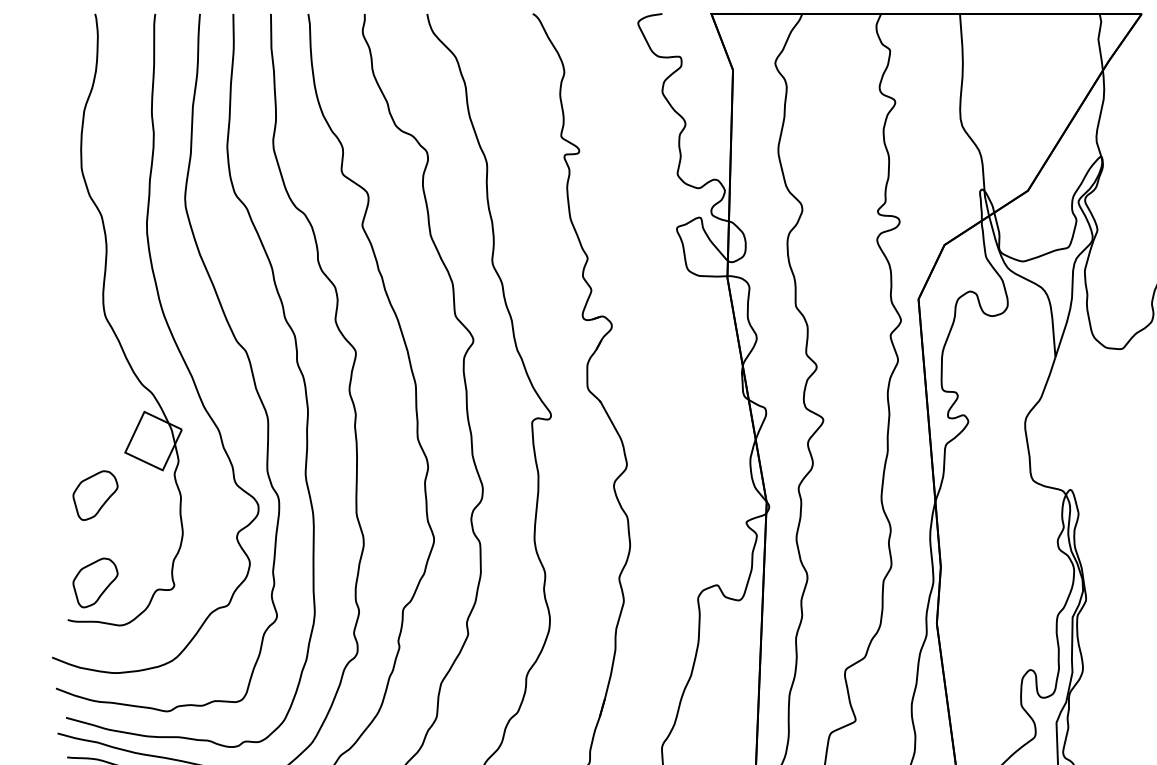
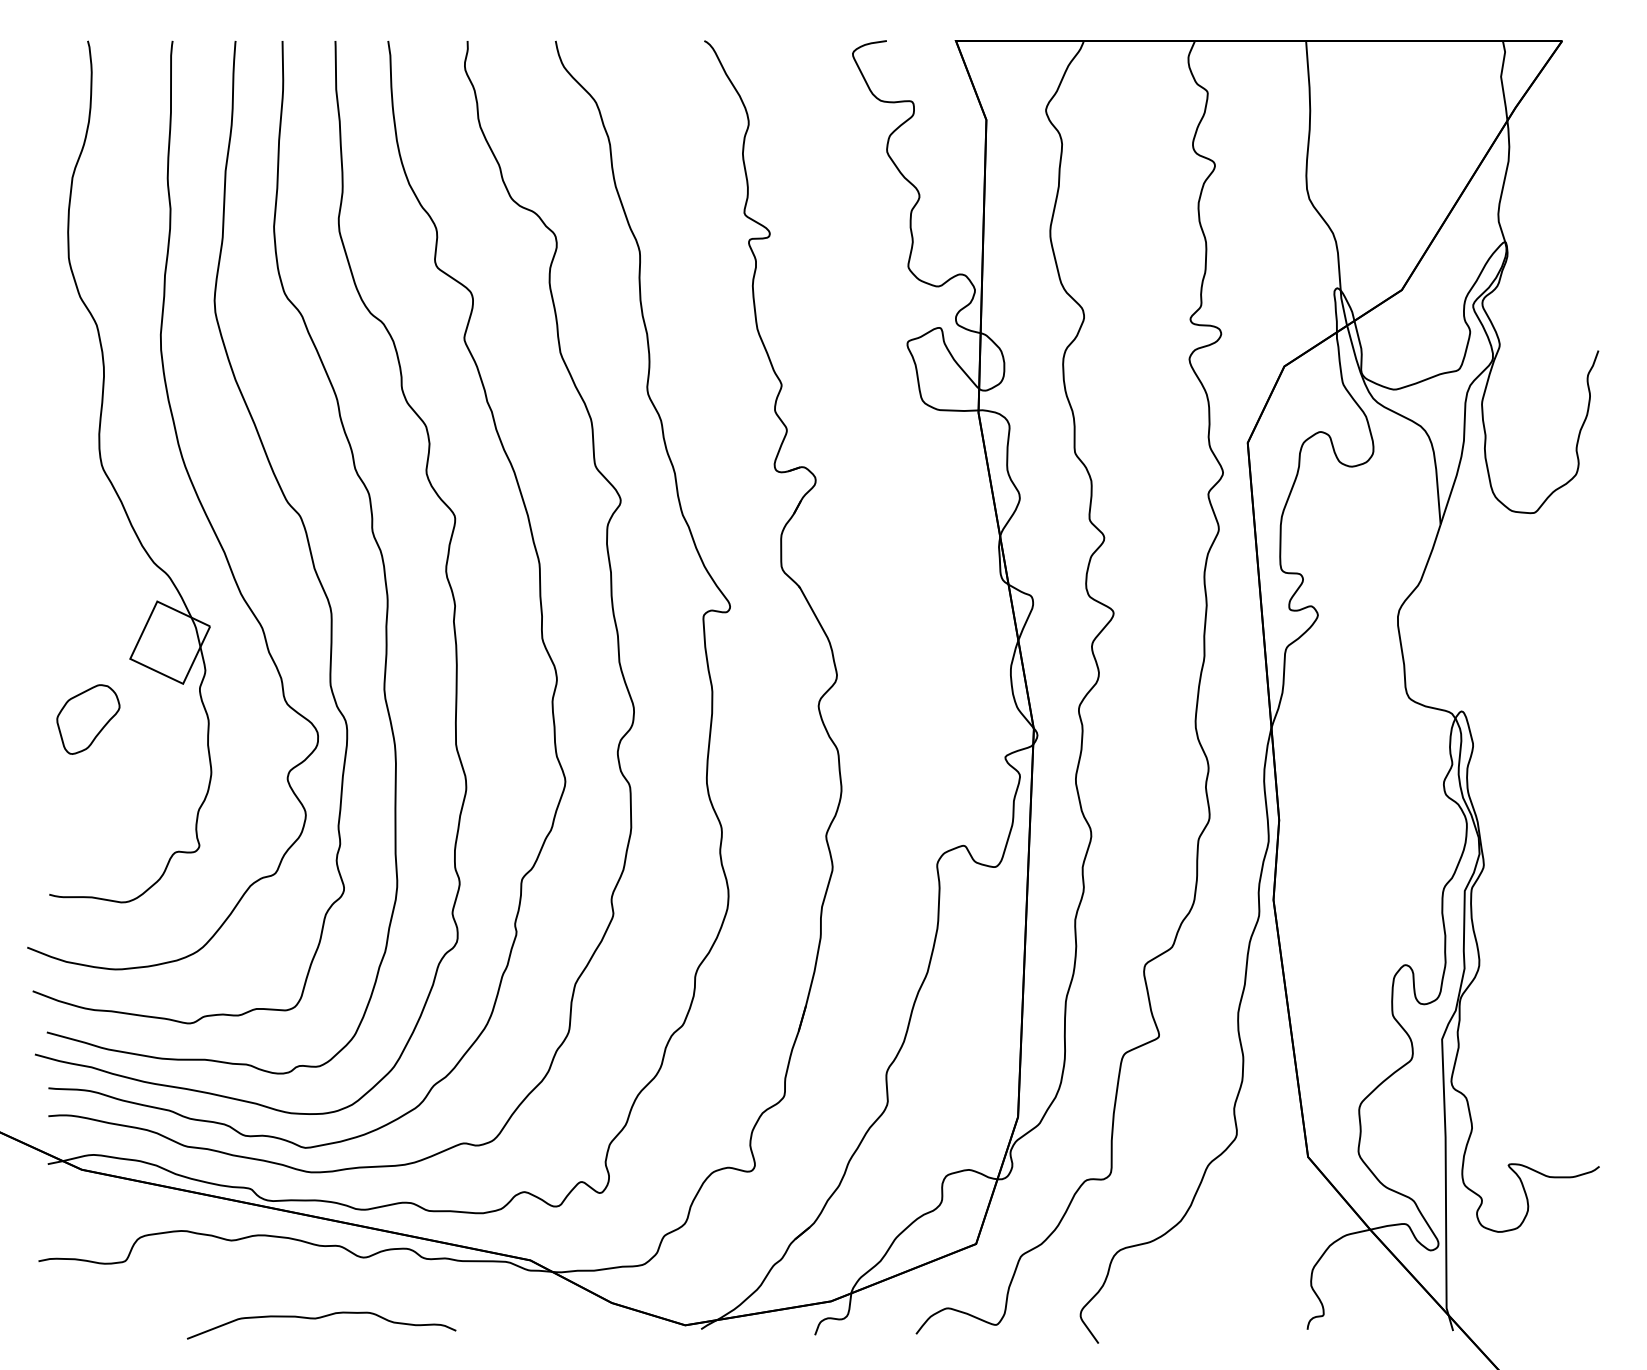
part: (95, 582) -> (88, 842), removed

